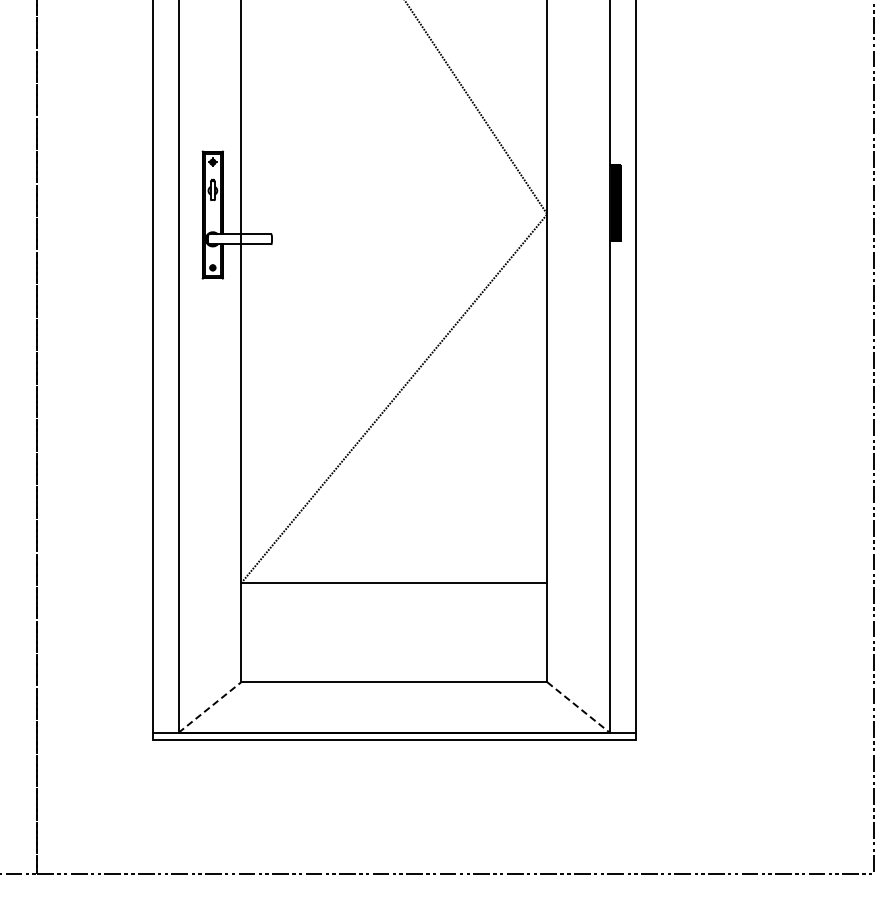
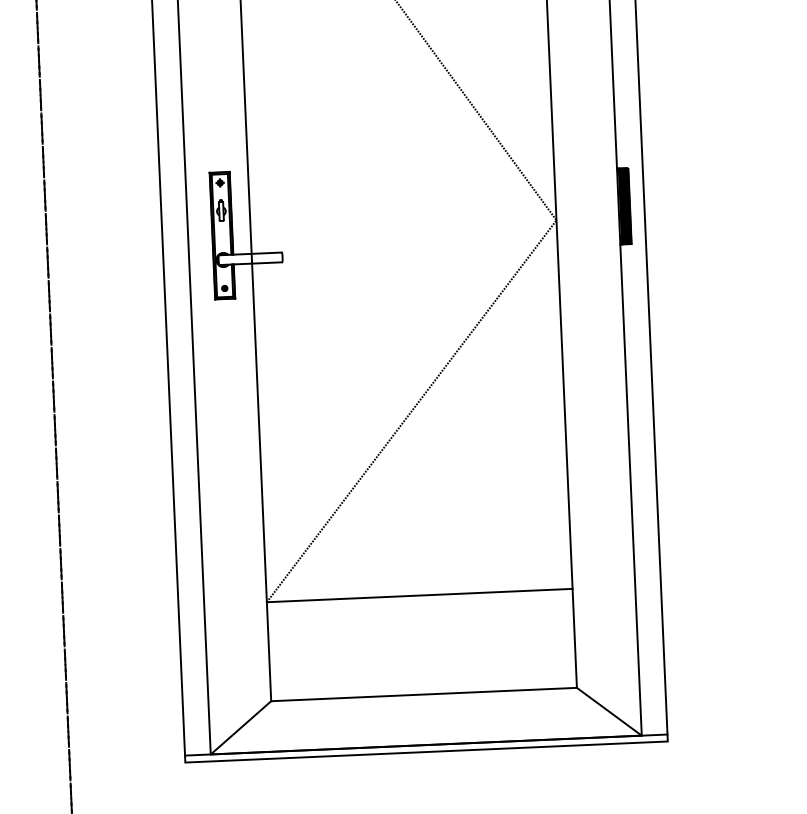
line: (210, 707) -> (241, 727), dashed -> solid
line: (579, 707) -> (610, 711), dashed -> solid

